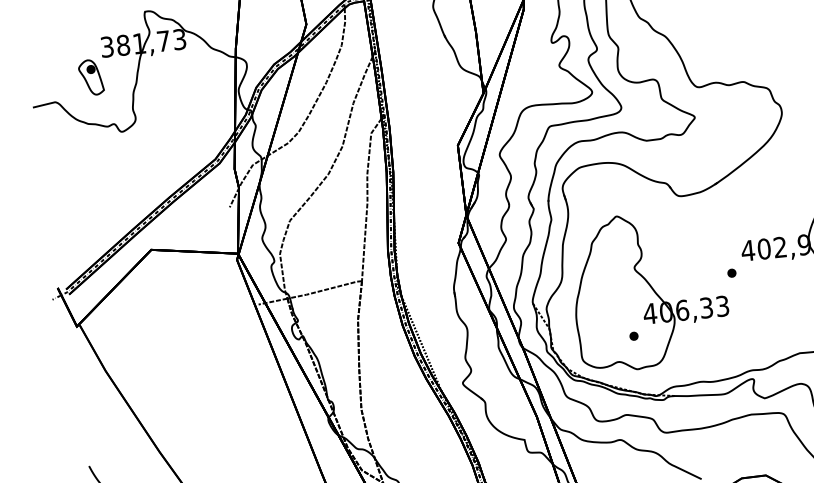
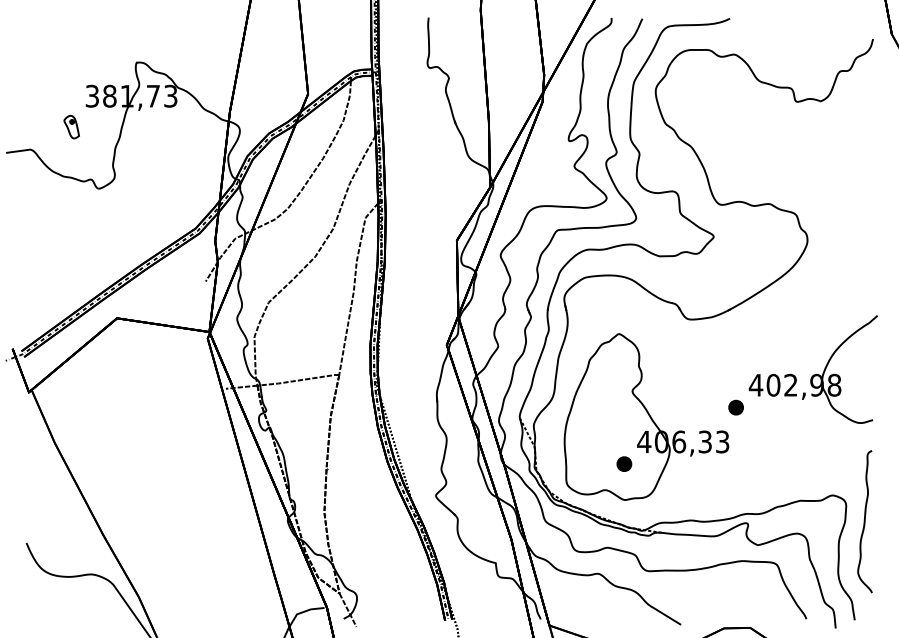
part: (90, 76) -> (71, 126), size x0.6
part: (732, 273) -> (736, 407), size x1.6
part: (634, 336) -> (624, 464), size x1.6

